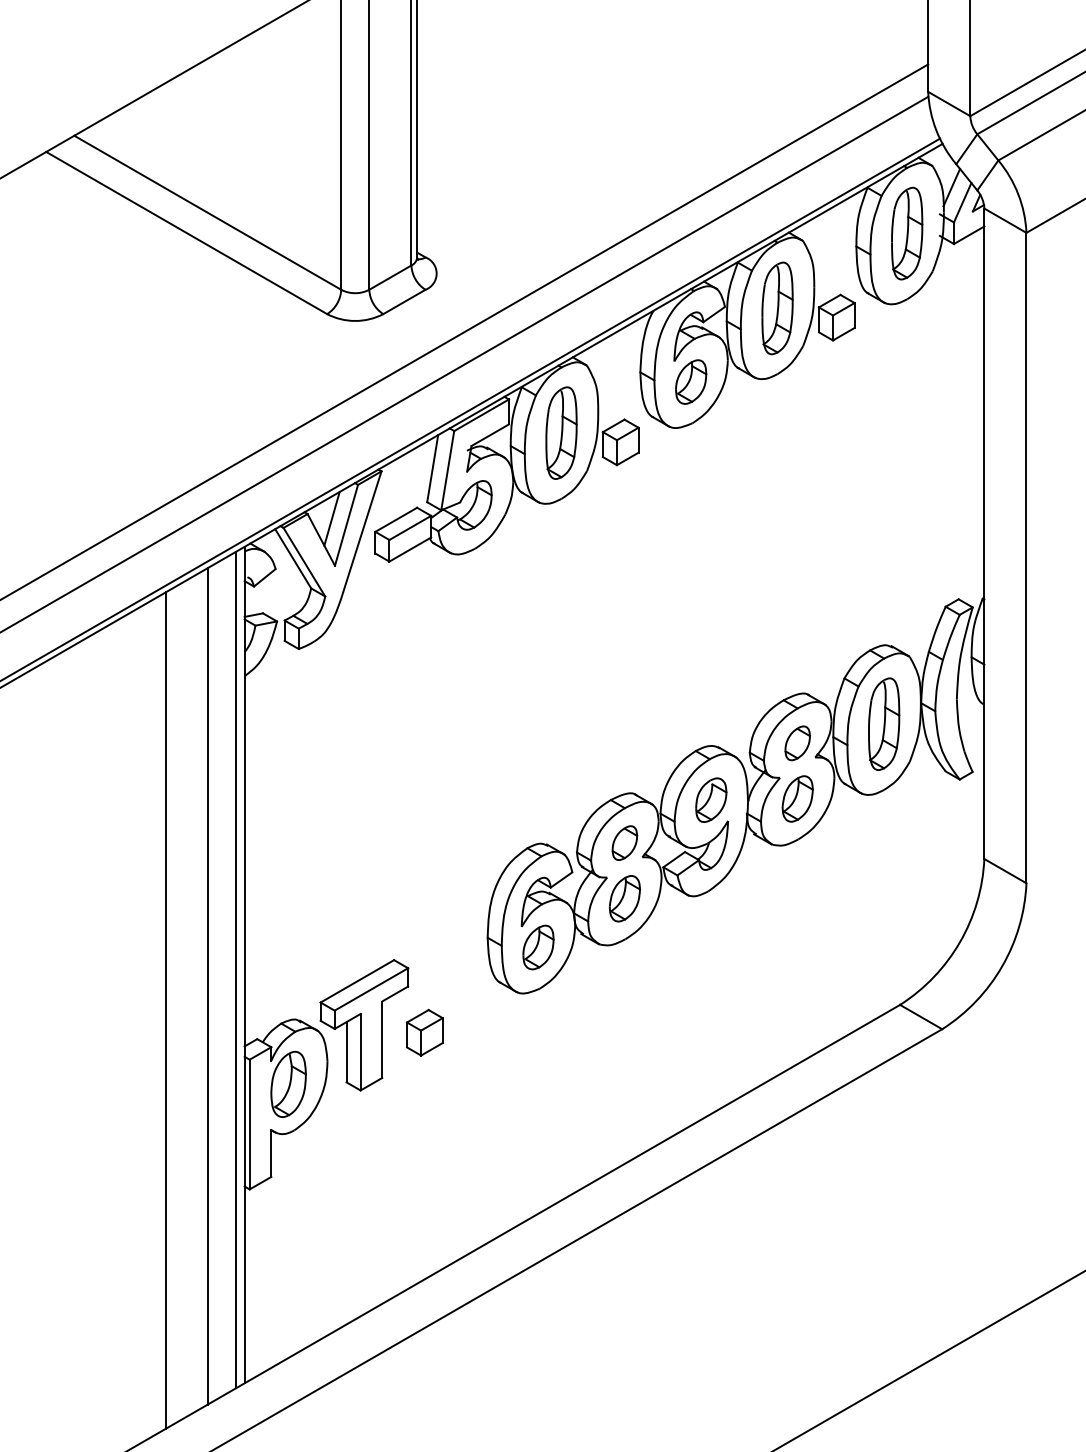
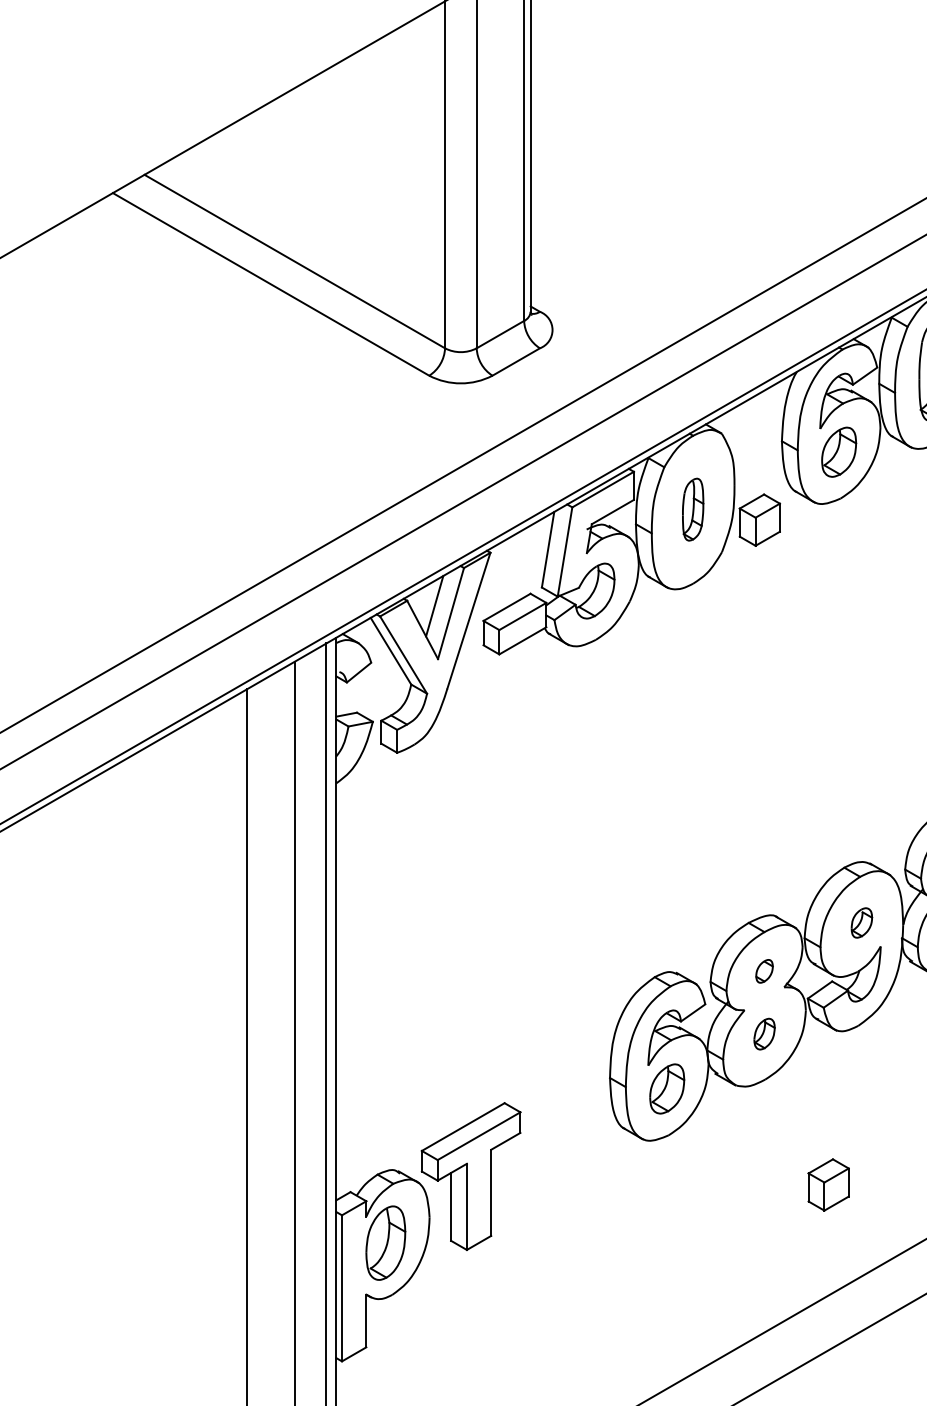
part: (561, 432) -> (693, 509), size x0.6
part: (711, 799) -> (862, 922), size x0.6
part: (624, 842) -> (764, 970), size x0.6
part: (624, 898) -> (764, 1033), size x0.6
part: (424, 1032) -> (828, 1184), moved

